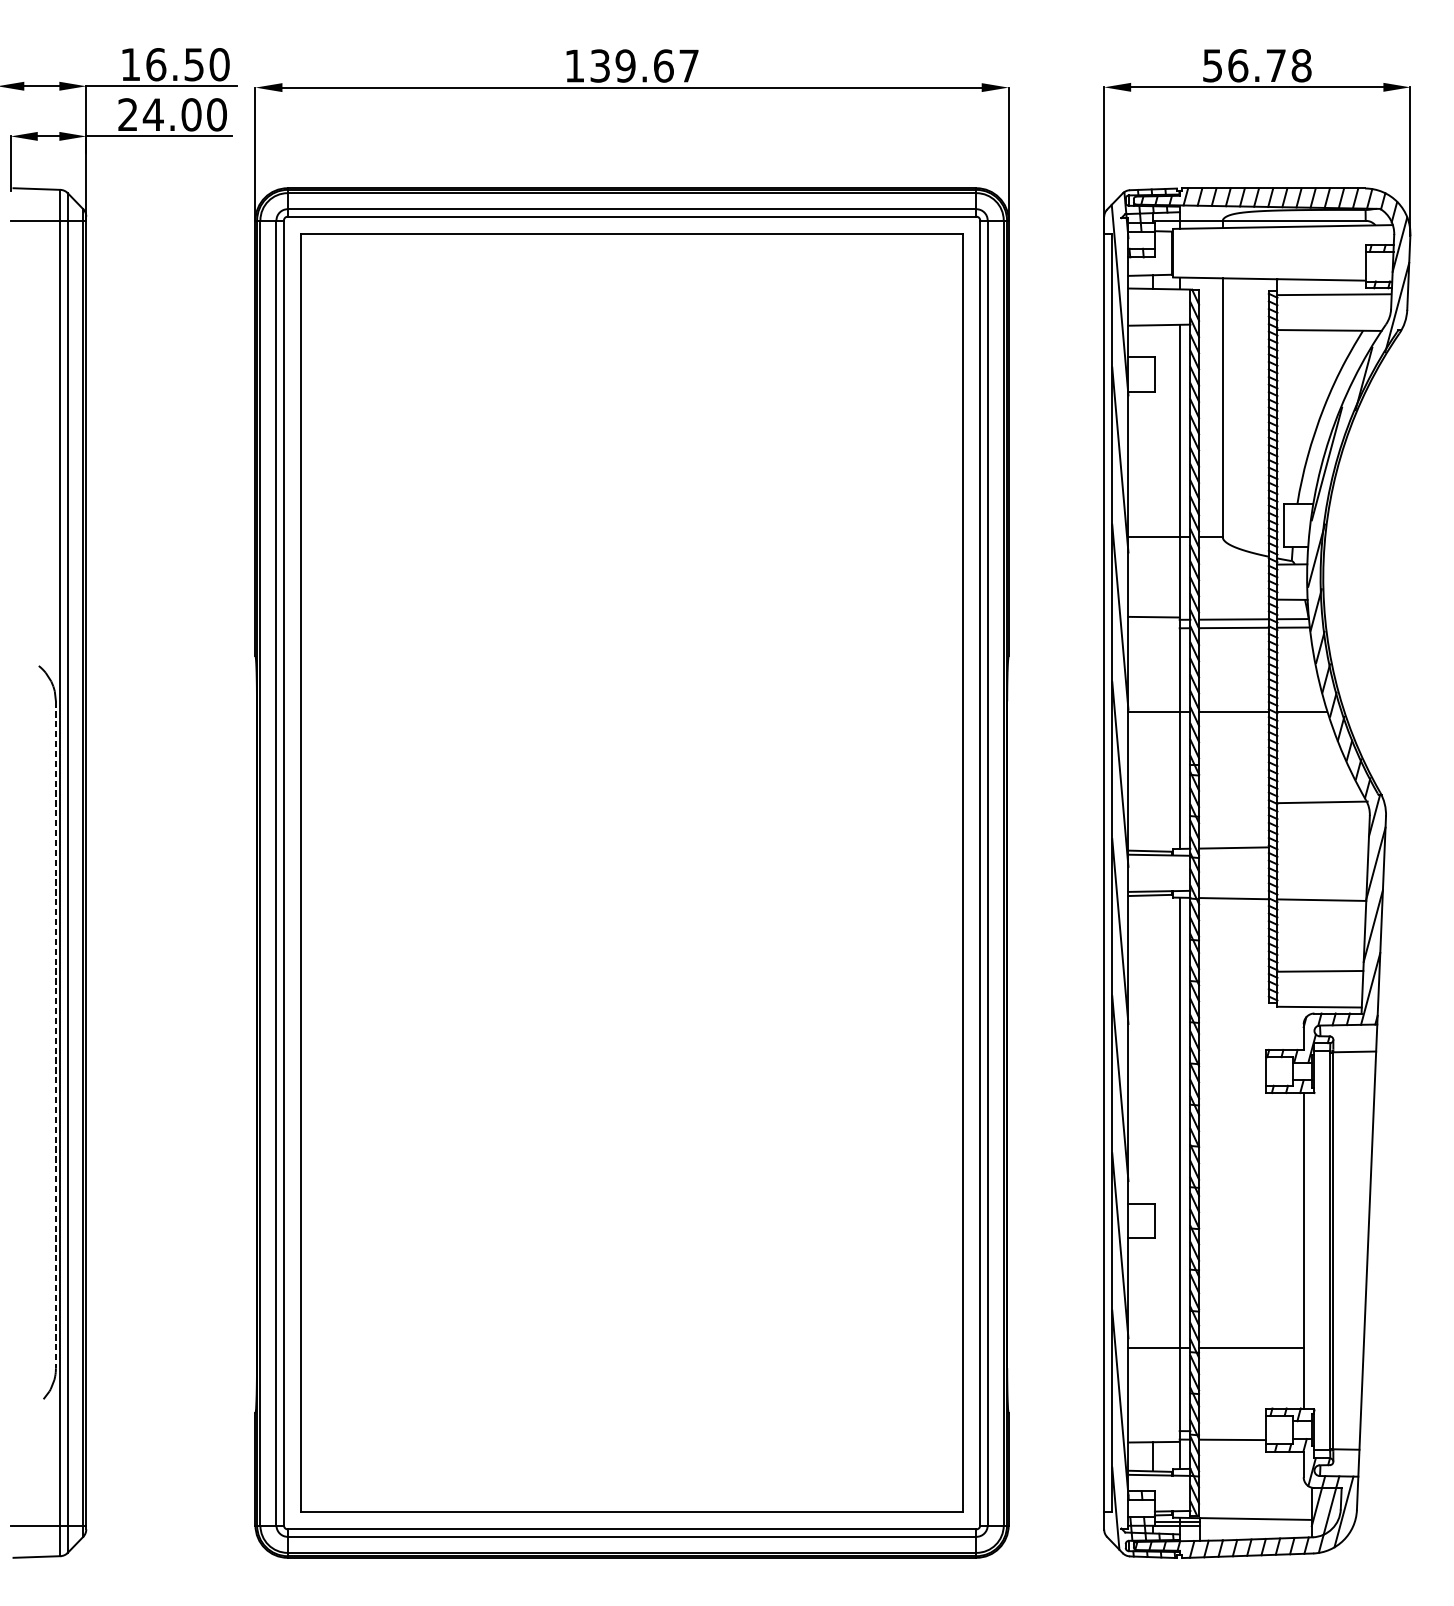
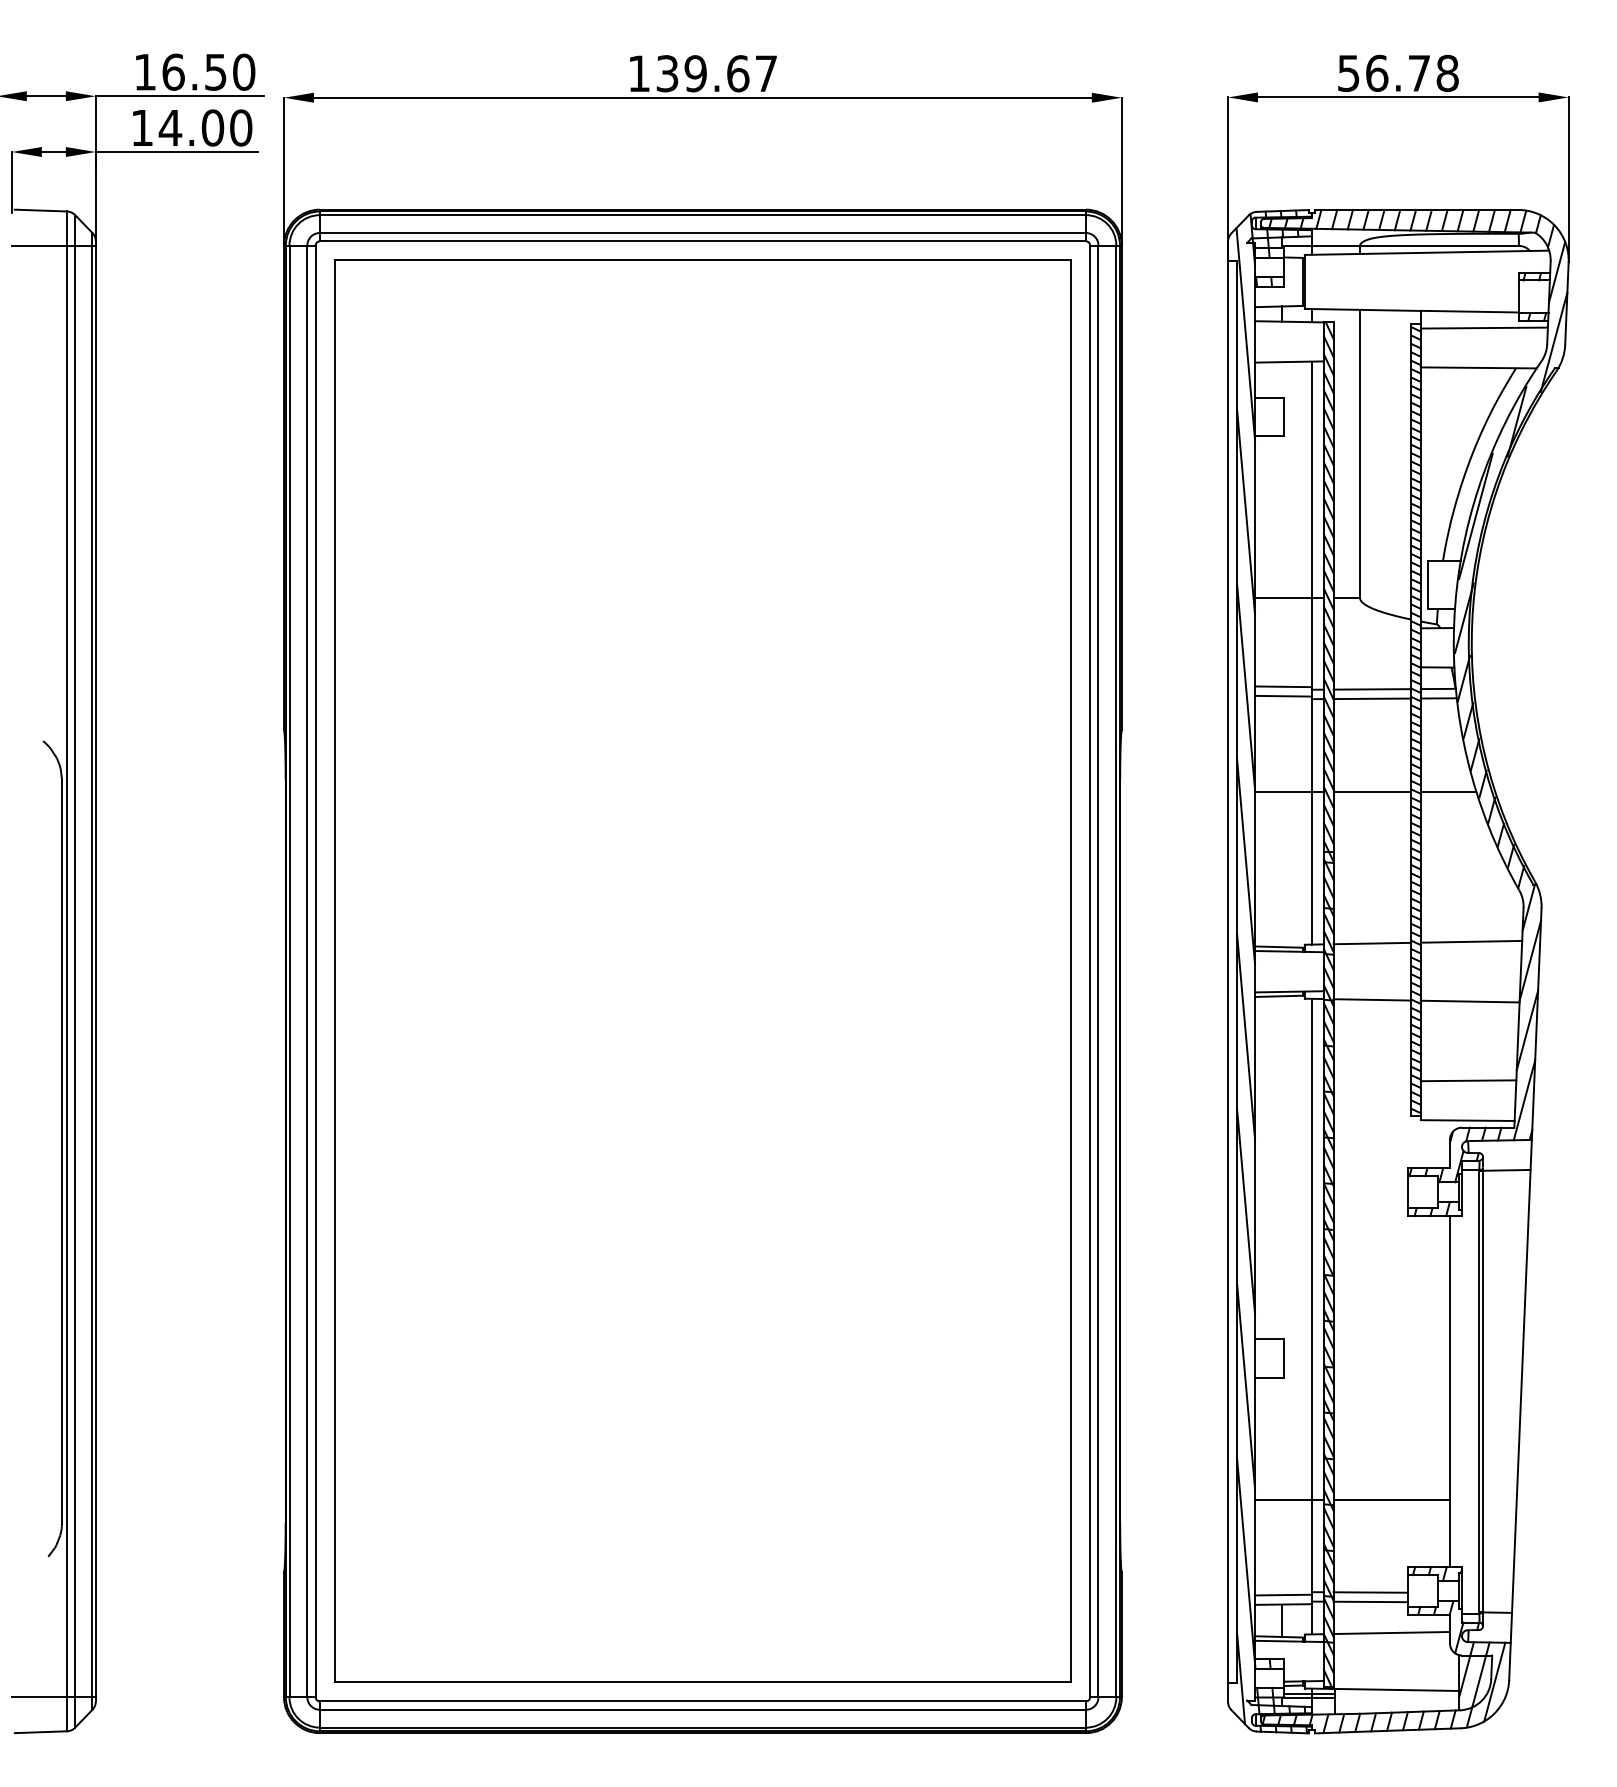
text: (127, 114) -> (141, 127), 24.00 -> 14.00
line: (1154, 624) -> (1283, 695), added
line: (1322, 802) -> (1471, 941), moved
line: (56, 1034) -> (62, 1151), dashed -> solid
line: (1232, 1431) -> (1370, 1592), added
line: (1154, 1433) -> (1283, 1594), added
line: (1251, 1467) -> (1391, 1632), added

